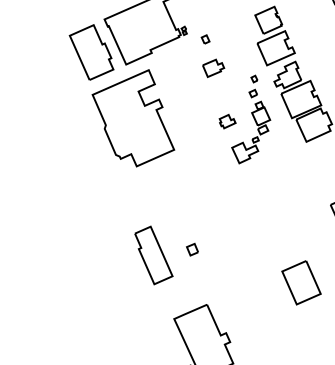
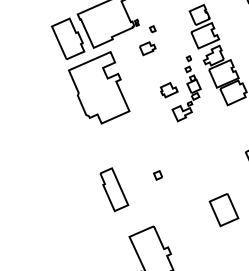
part: (213, 68) -> (147, 48), moved
part: (226, 121) -> (168, 90), size x1.43
part: (191, 249) -> (157, 175), moved

